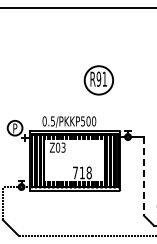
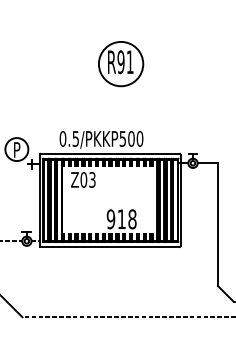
part: (98, 80) -> (120, 64), moved
text: (75, 172) -> (111, 218), 718 -> 918
line: (144, 176) -> (218, 224), dashed -> solid

